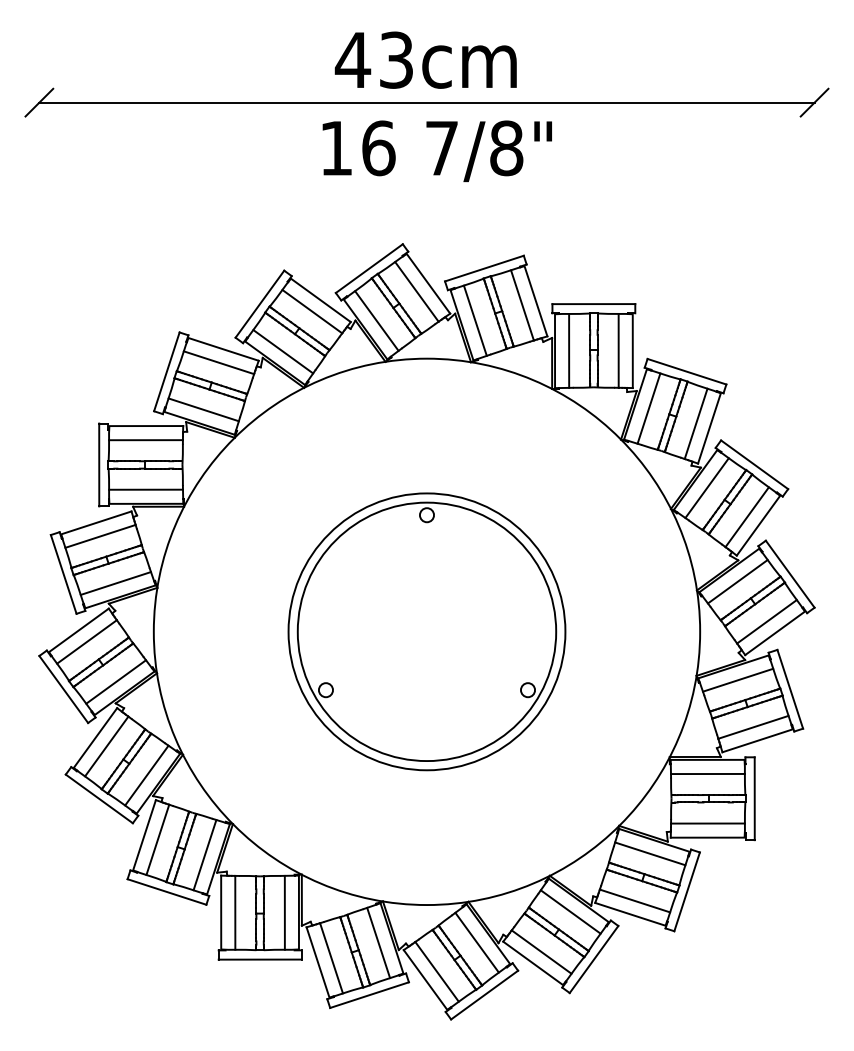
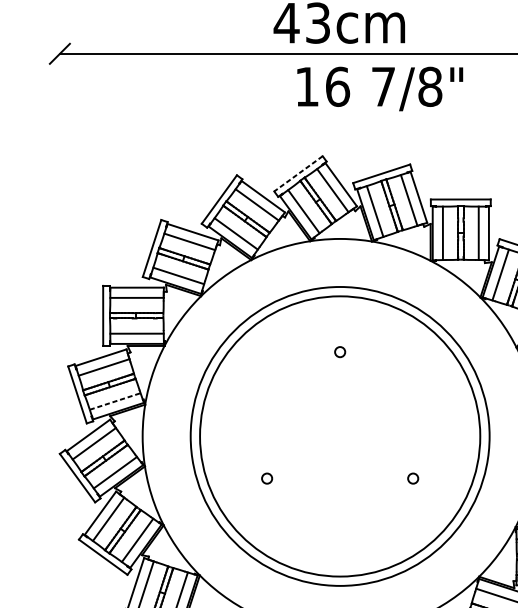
text: (436, 151) -> (379, 89), moved
line: (368, 268) -> (297, 173), solid -> dashed
line: (115, 583) -> (114, 401), solid -> dashed
circle: (426, 631) -> (339, 436), size x1.4
circle: (426, 631) -> (339, 436), size x1.6

